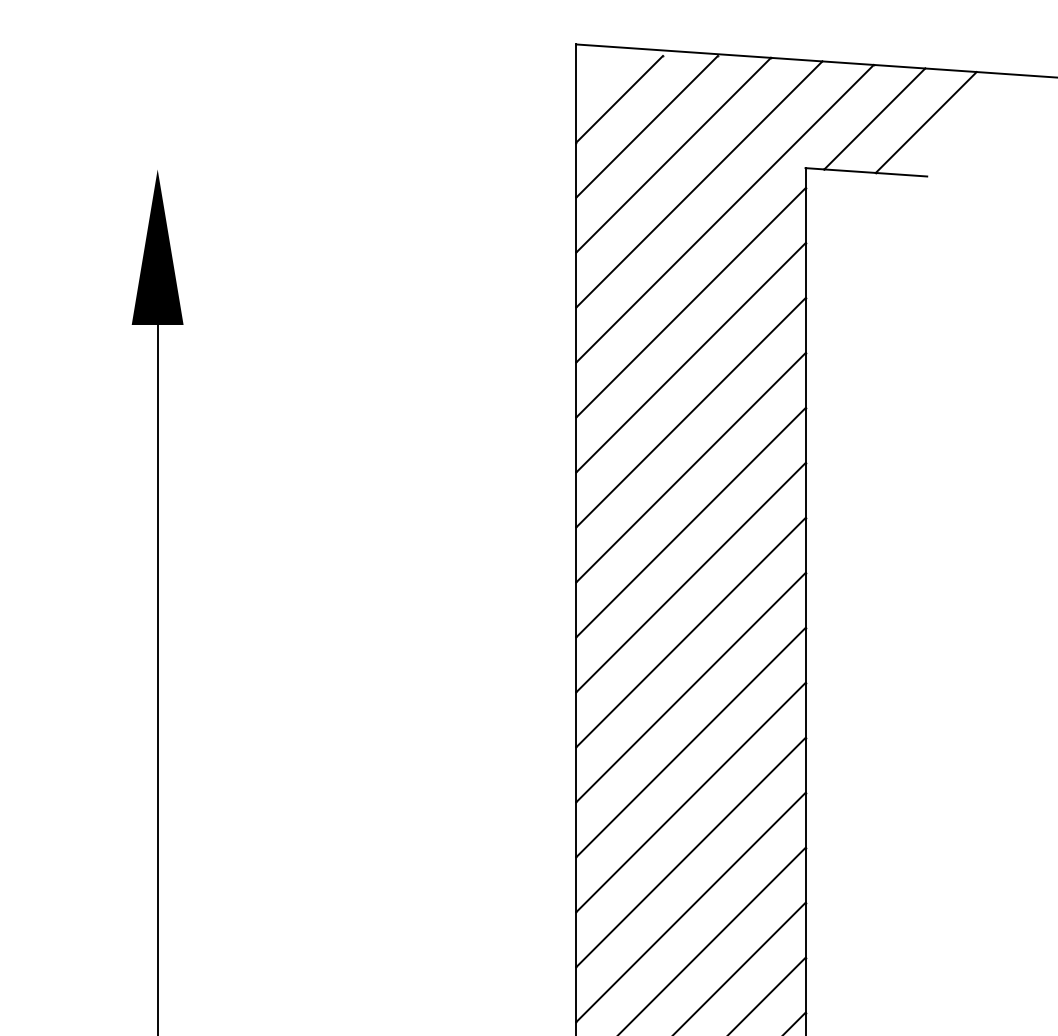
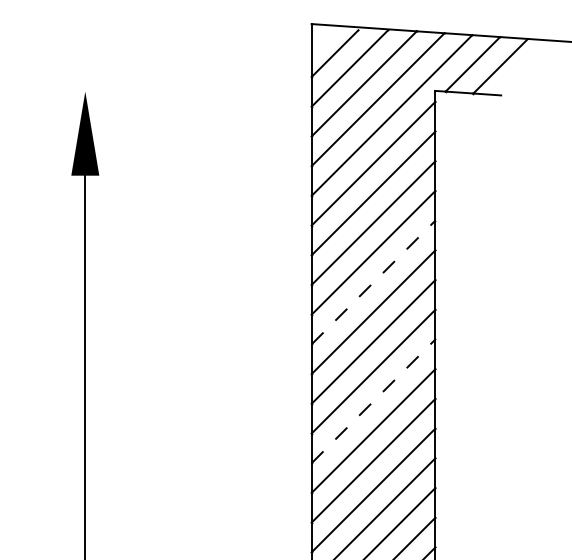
line: (690, 522) -> (373, 282), solid -> dashed
line: (690, 742) -> (373, 401), solid -> dashed

